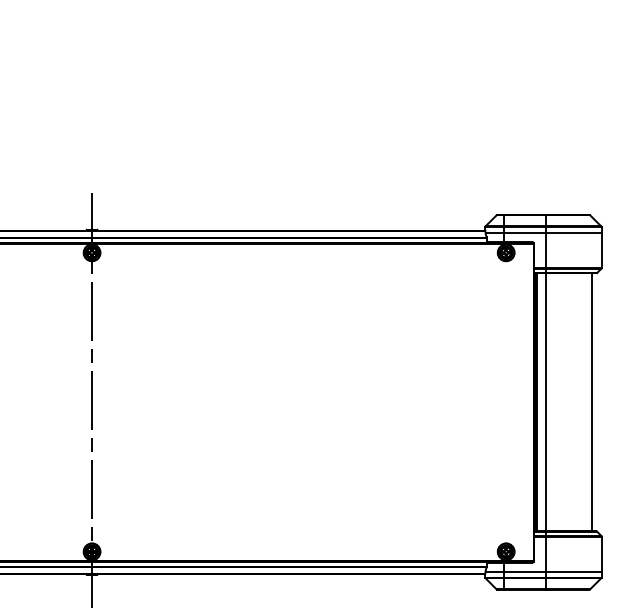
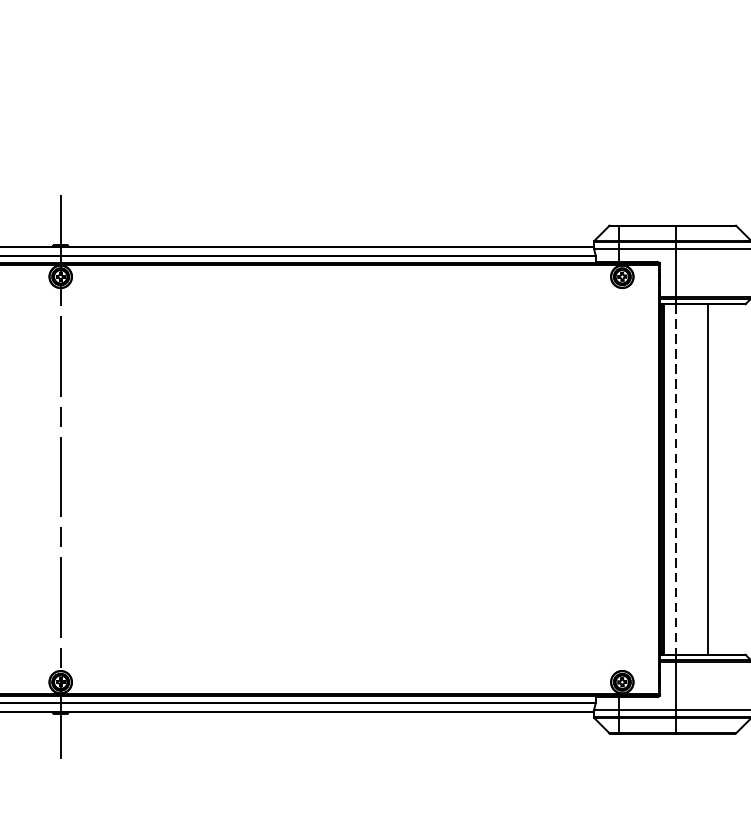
line: (545, 402) -> (675, 479), solid -> dashed
line: (592, 402) -> (708, 479), moved

